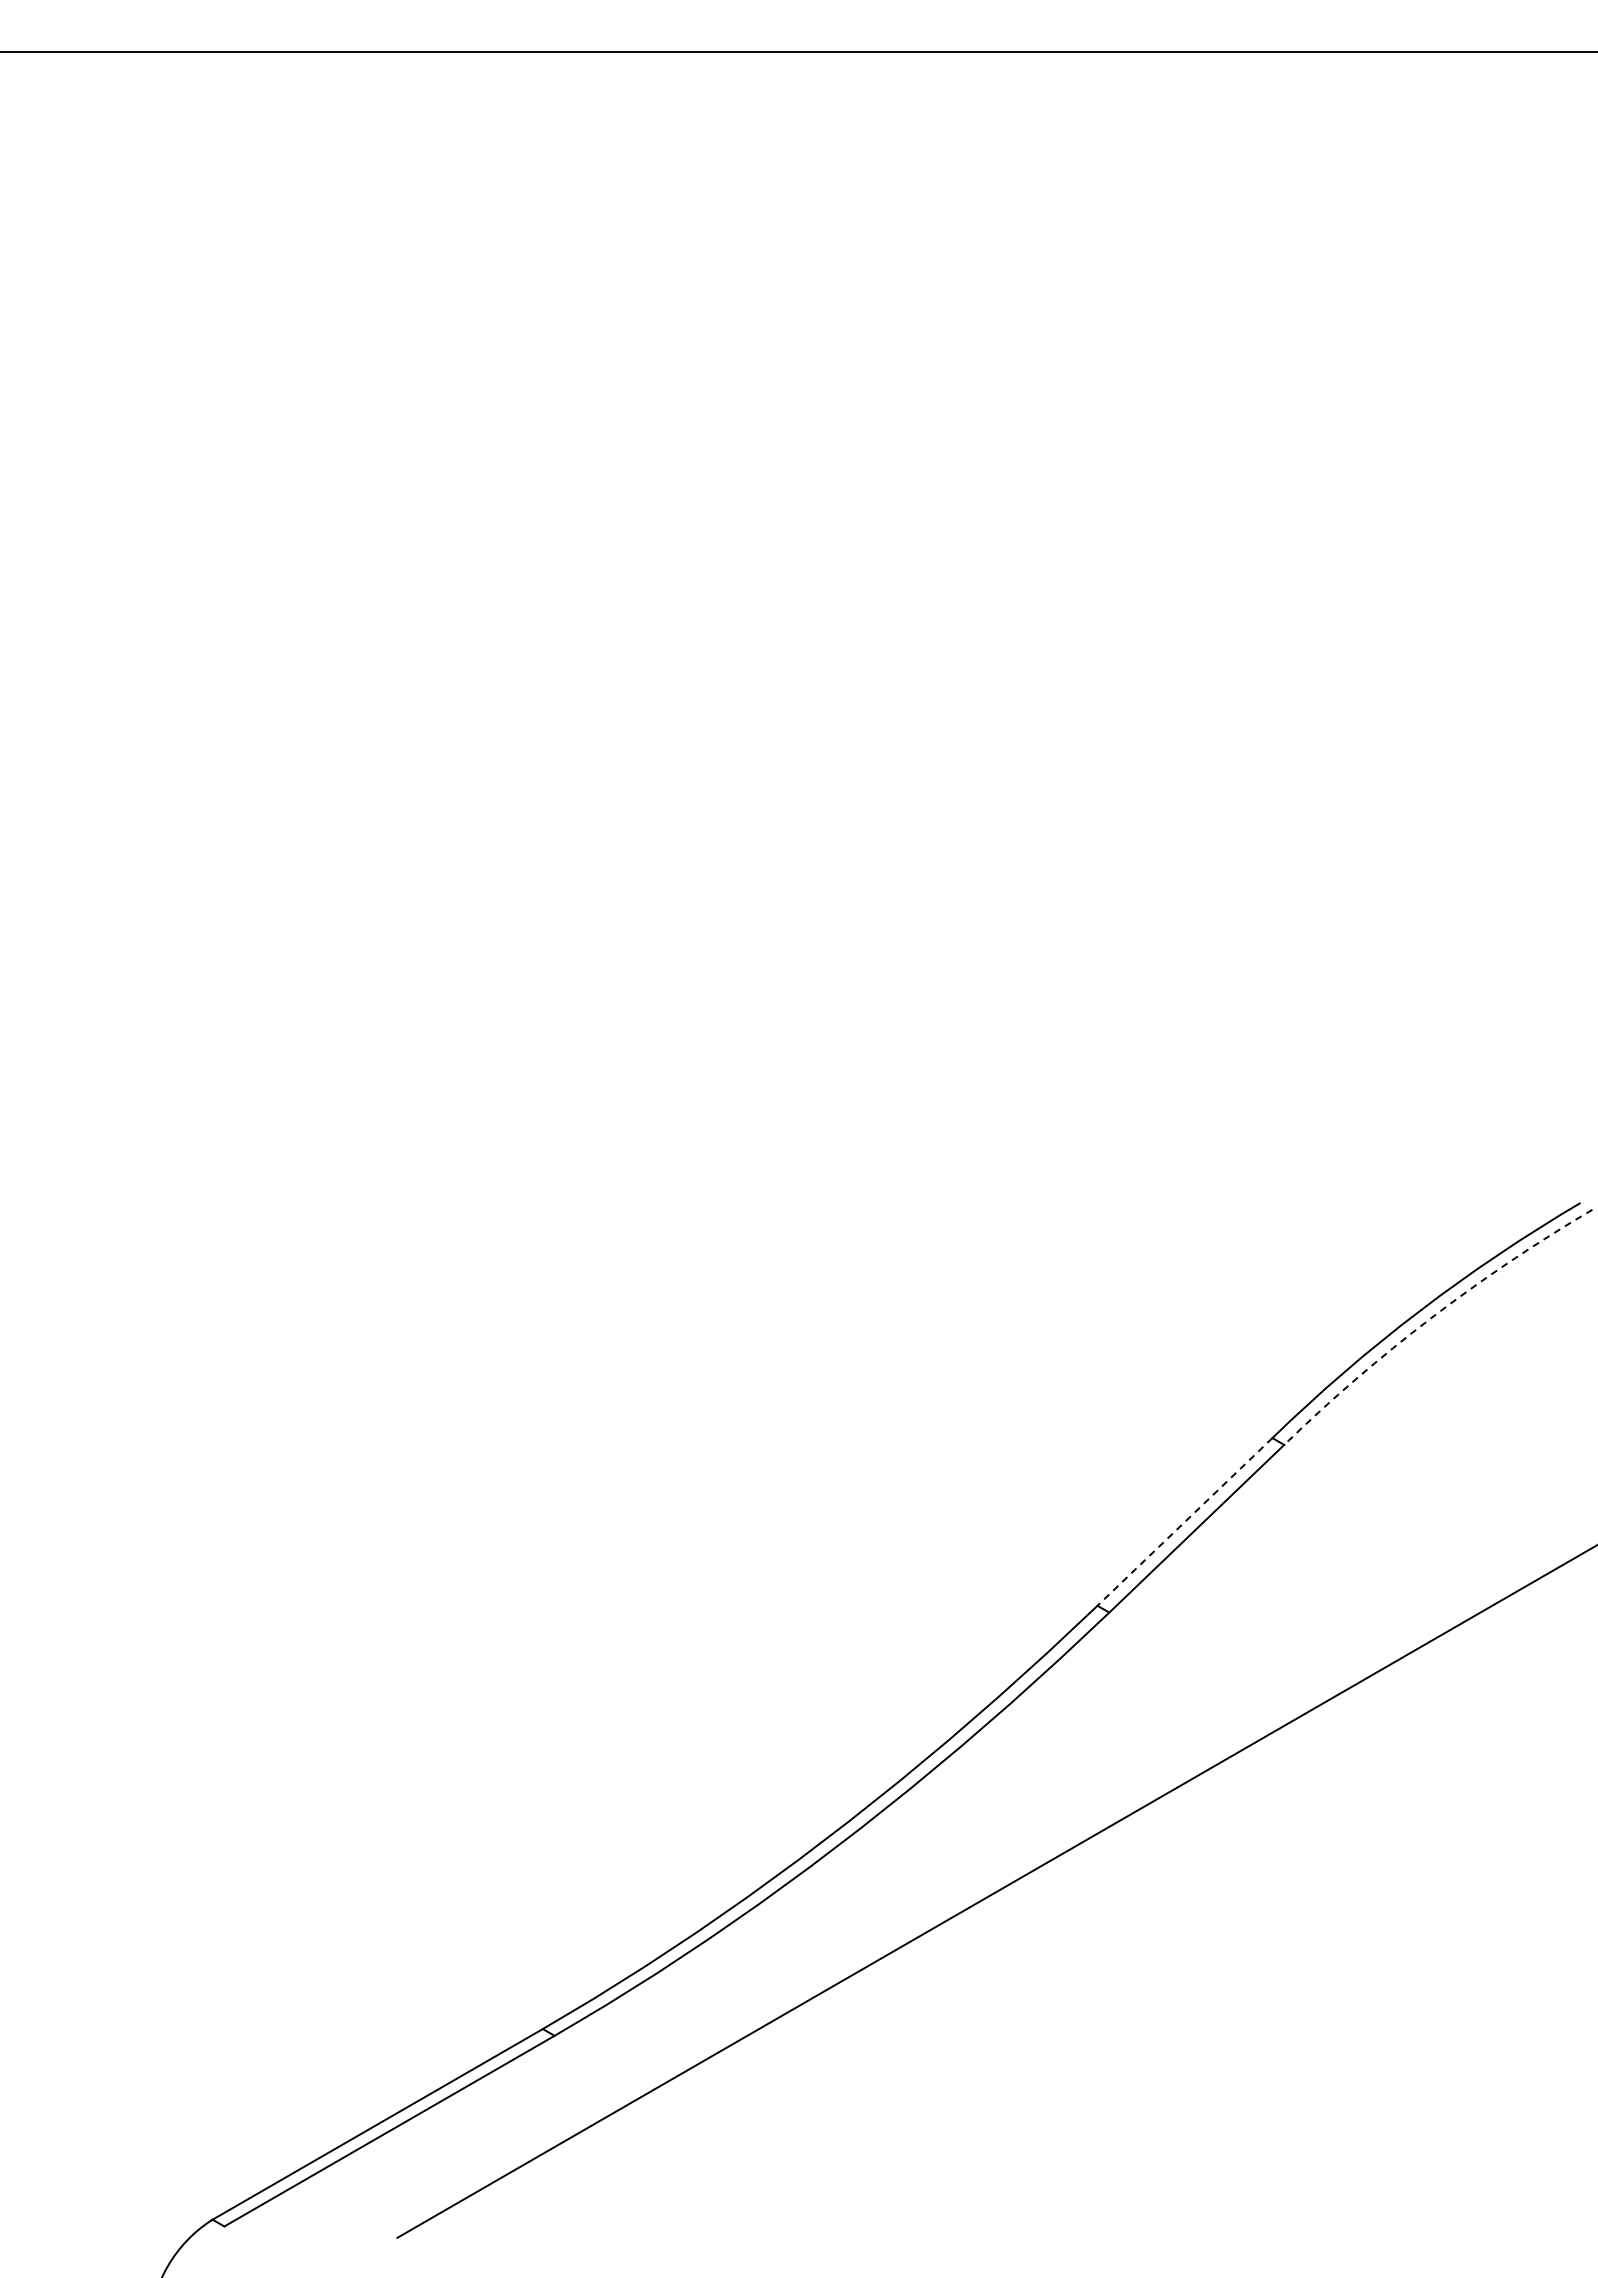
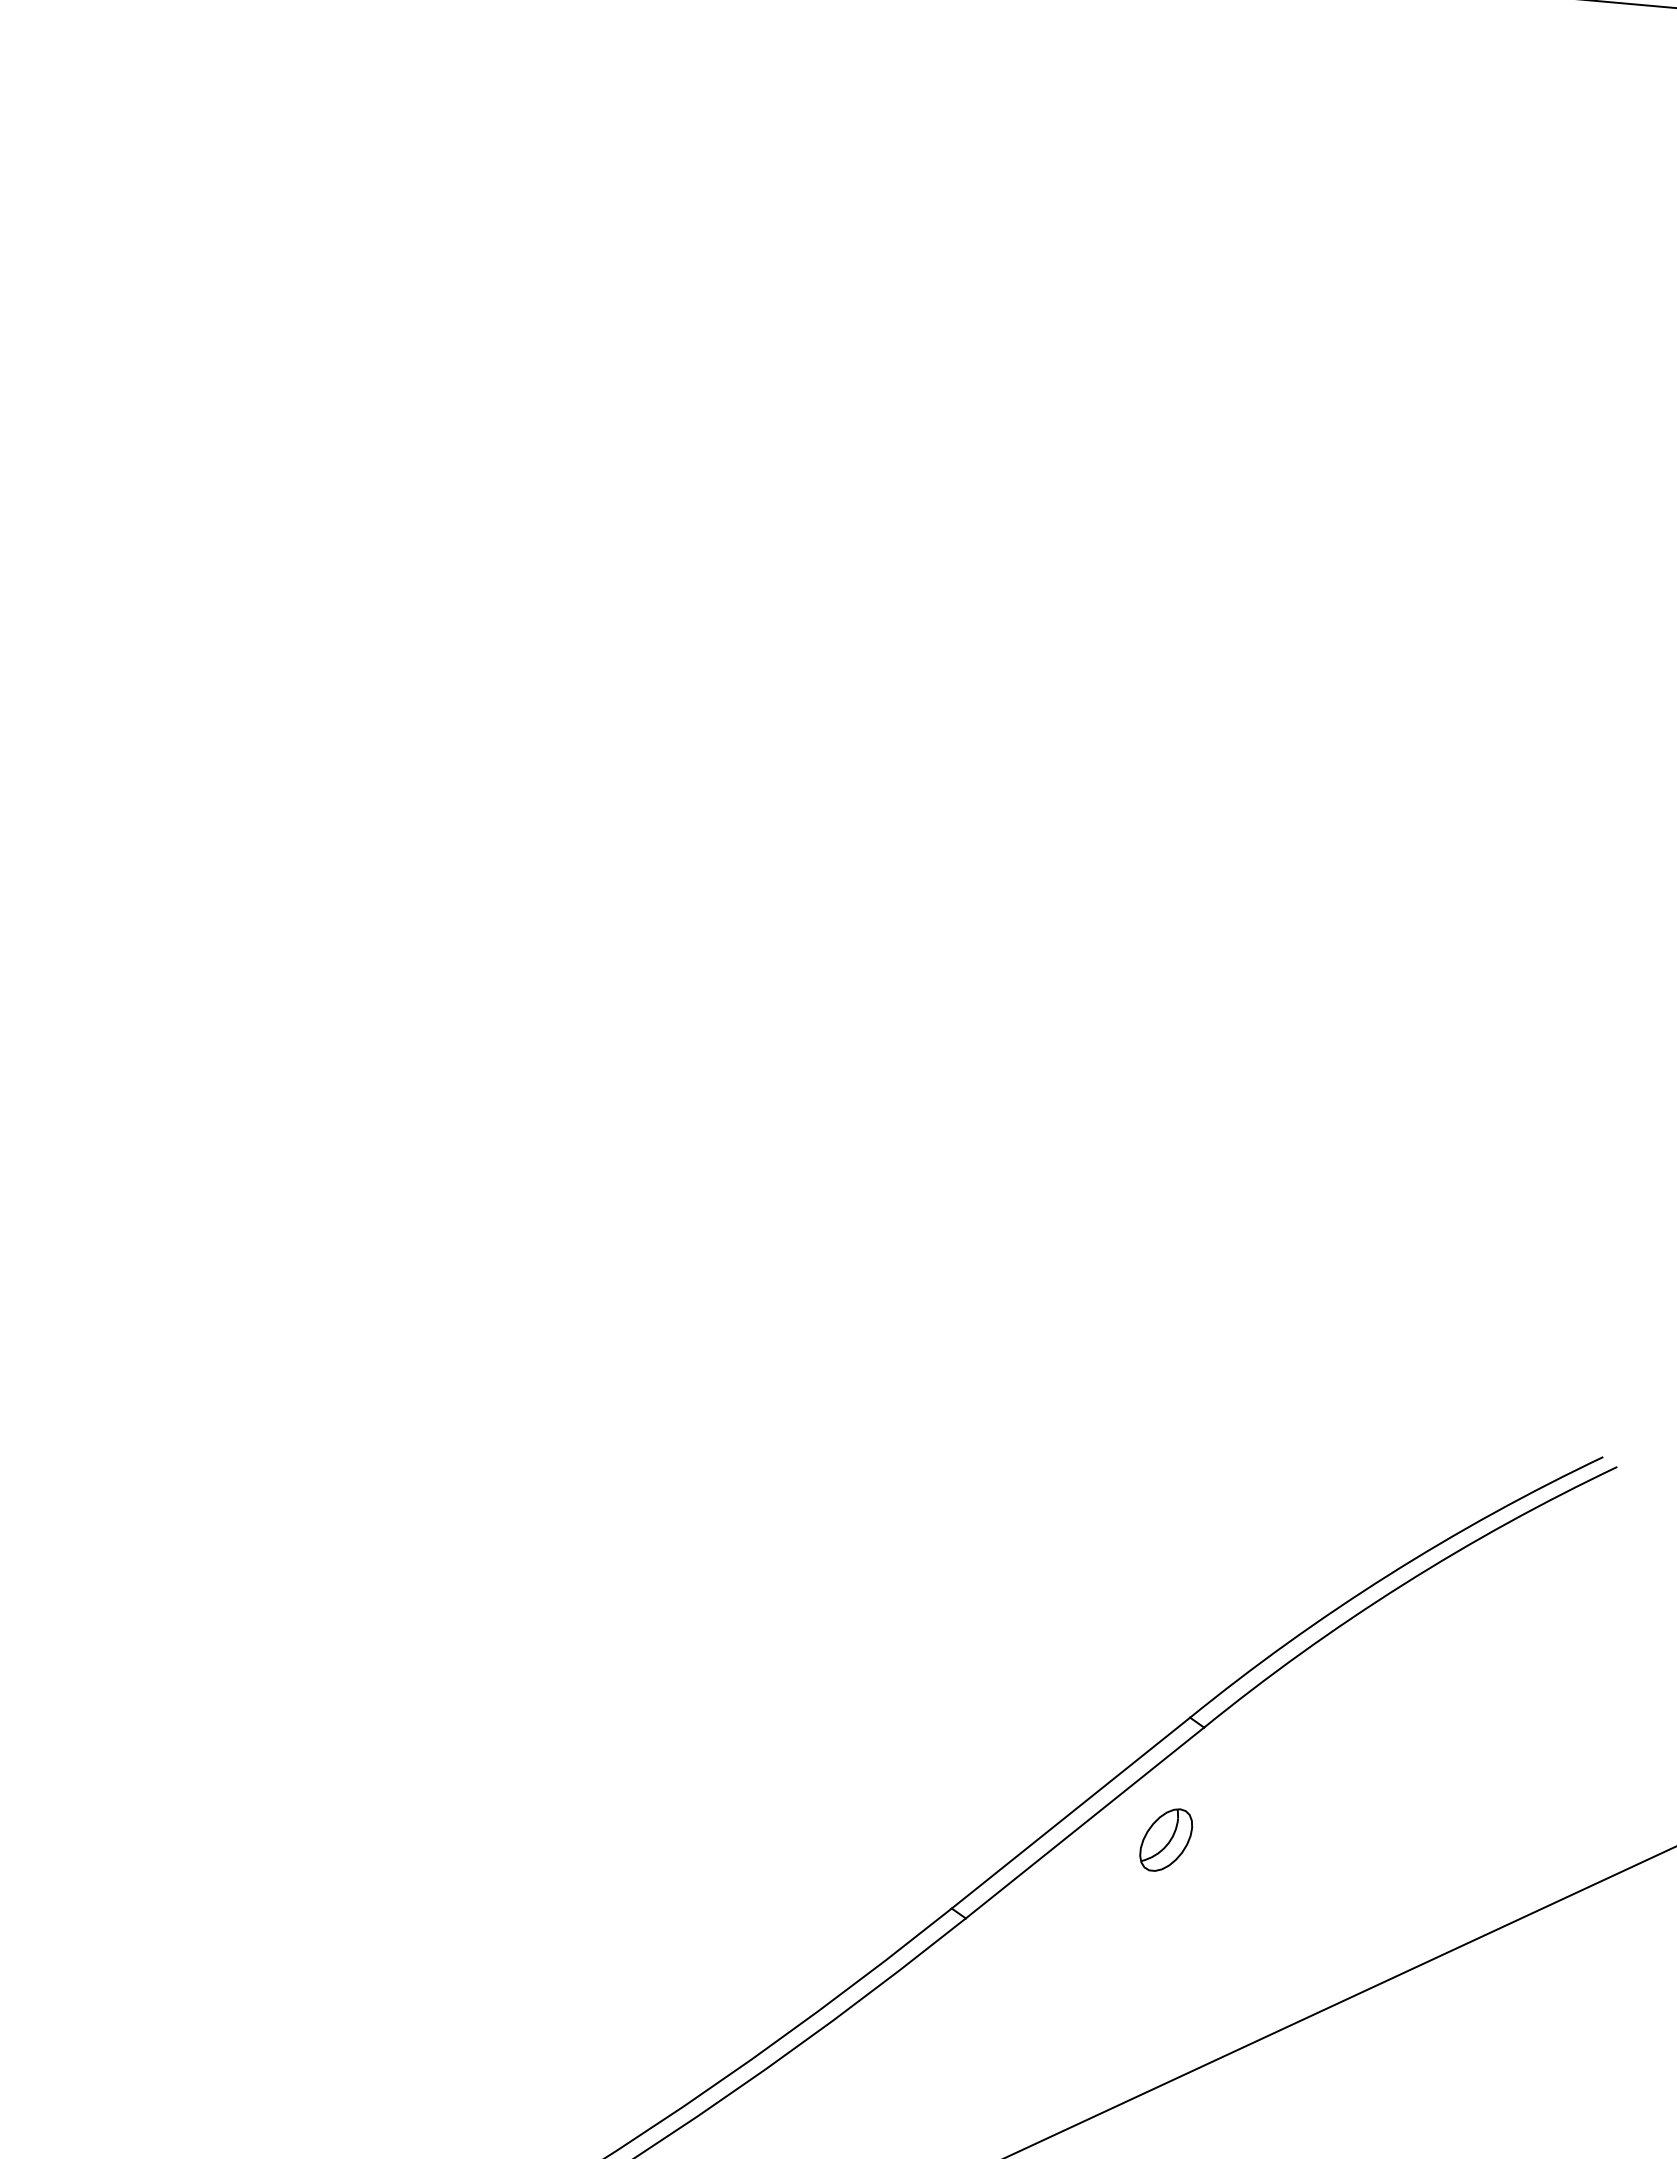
arc: (1431, 1318) -> (1403, 1585), dashed -> solid
line: (1184, 1522) -> (1070, 1813), dashed -> solid
part: (1261, 1536) -> (1165, 1839), added

